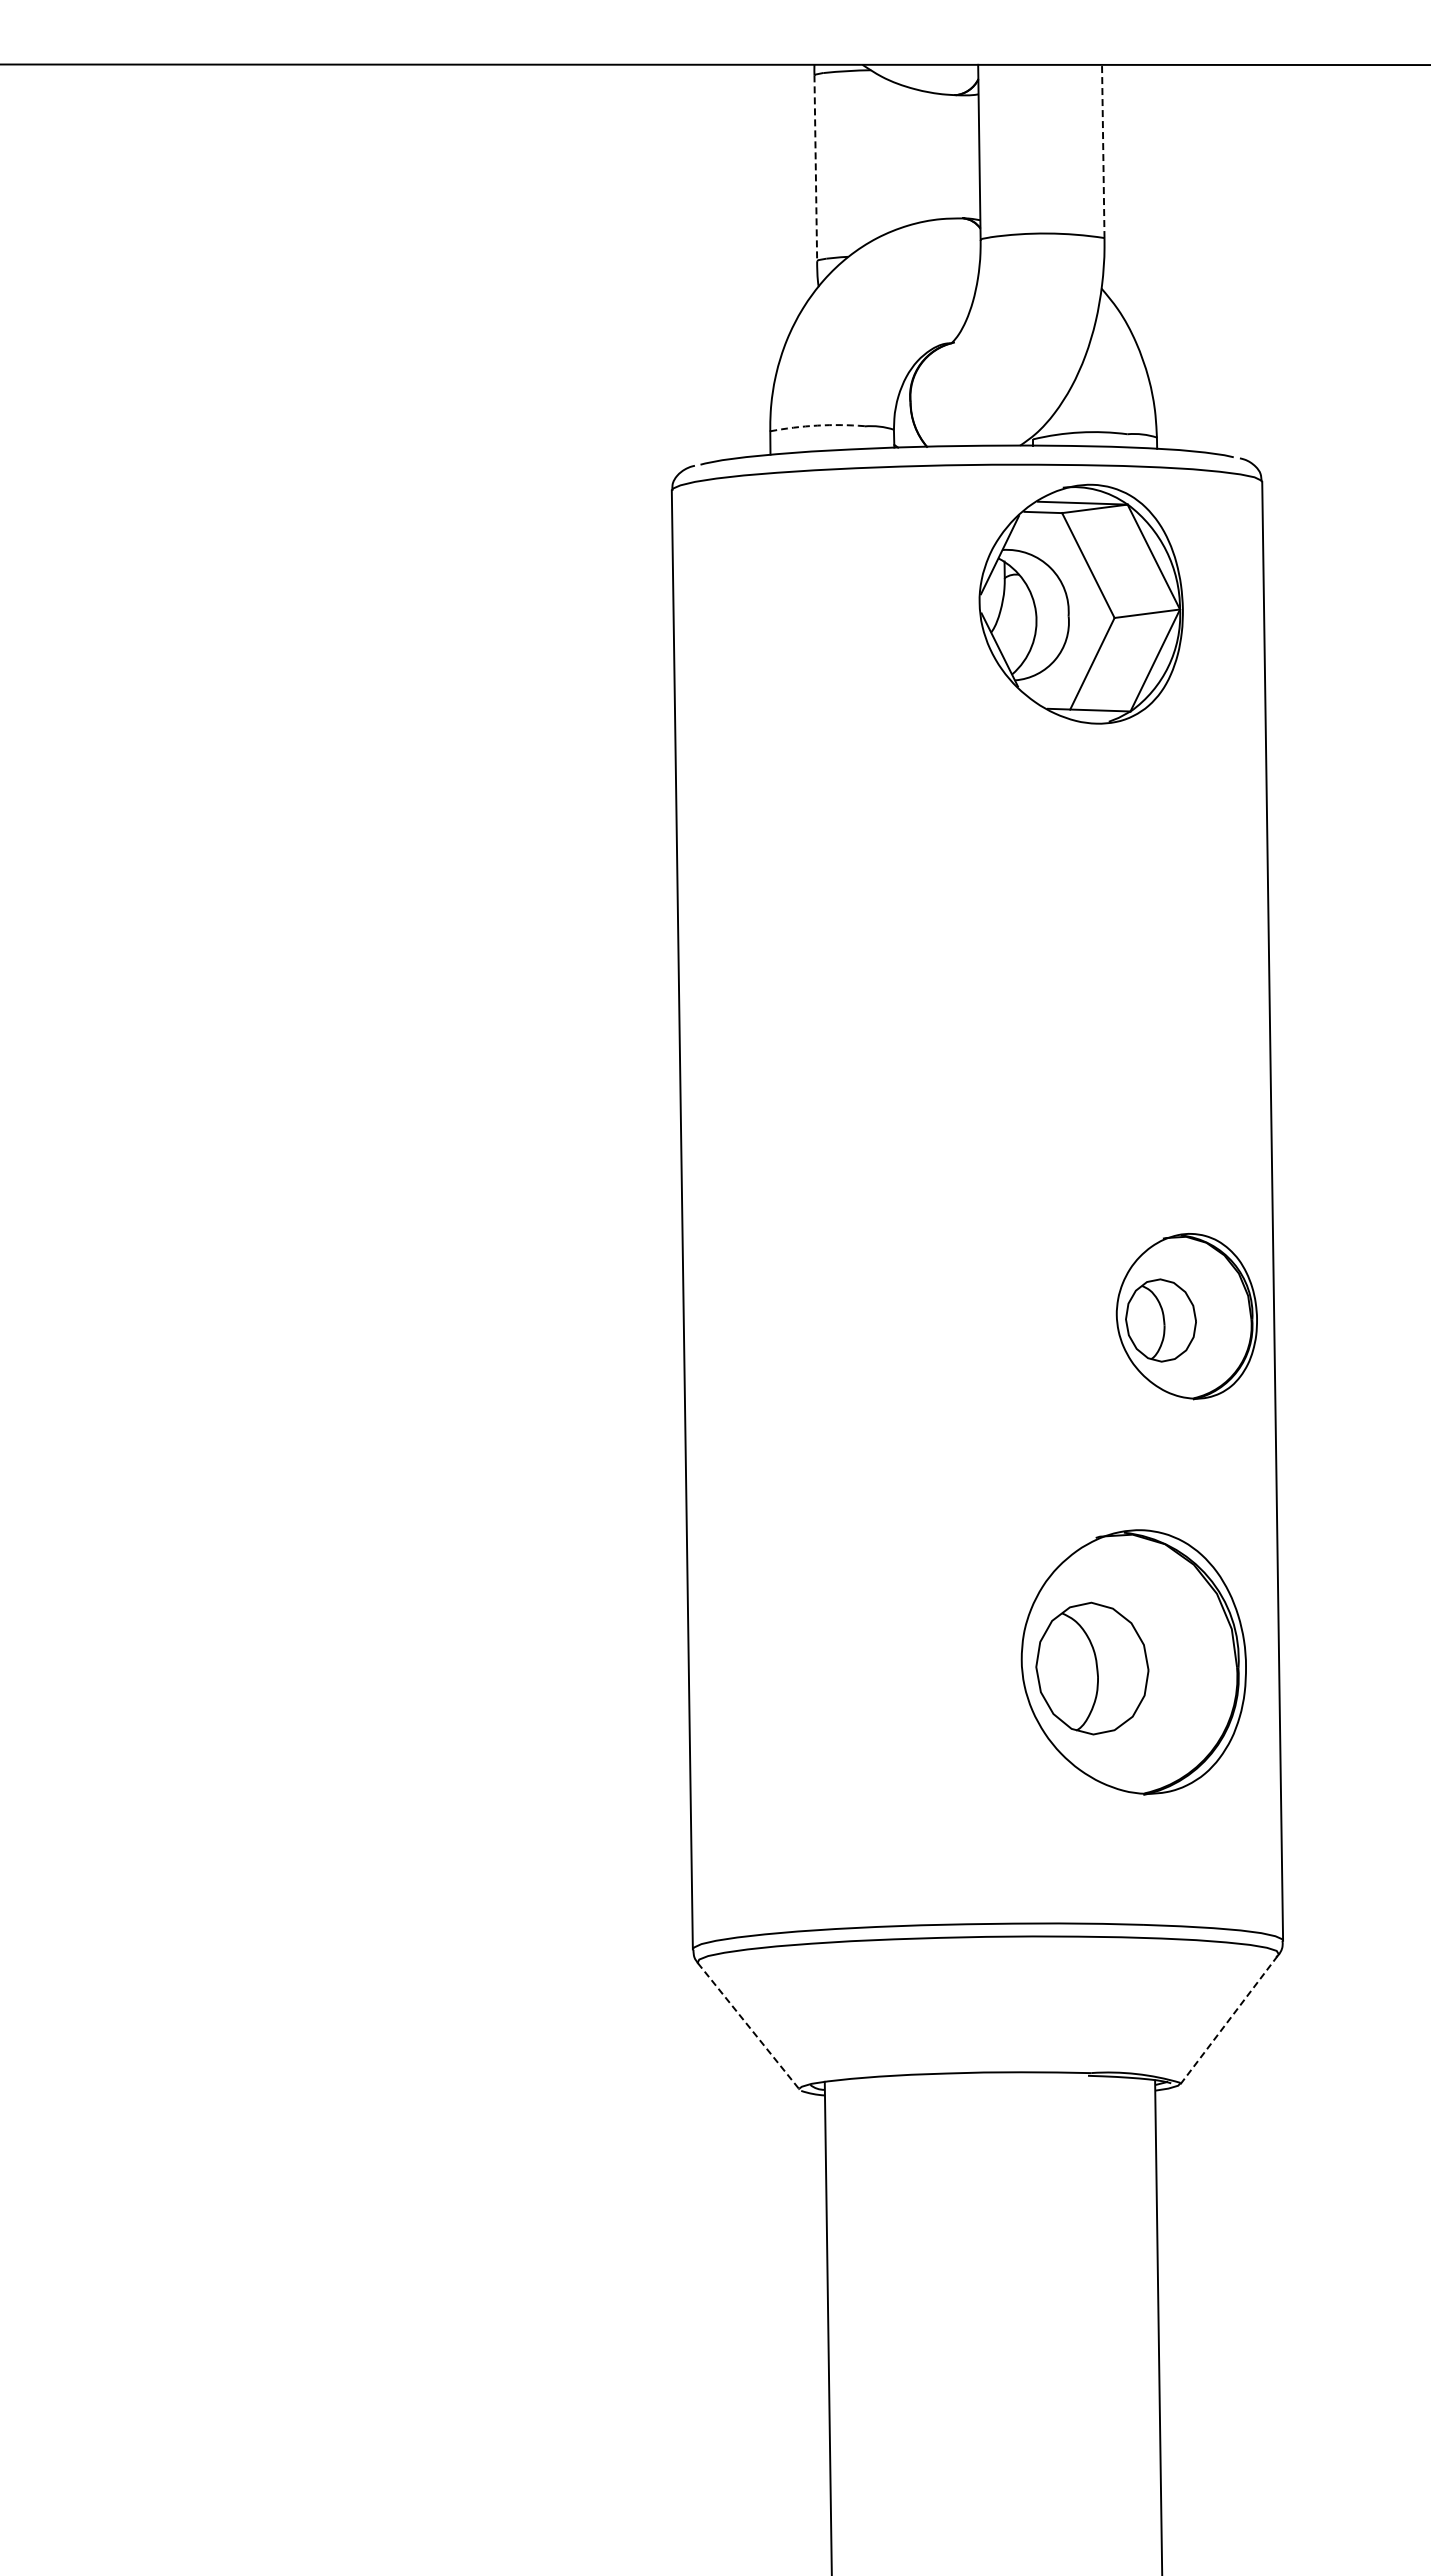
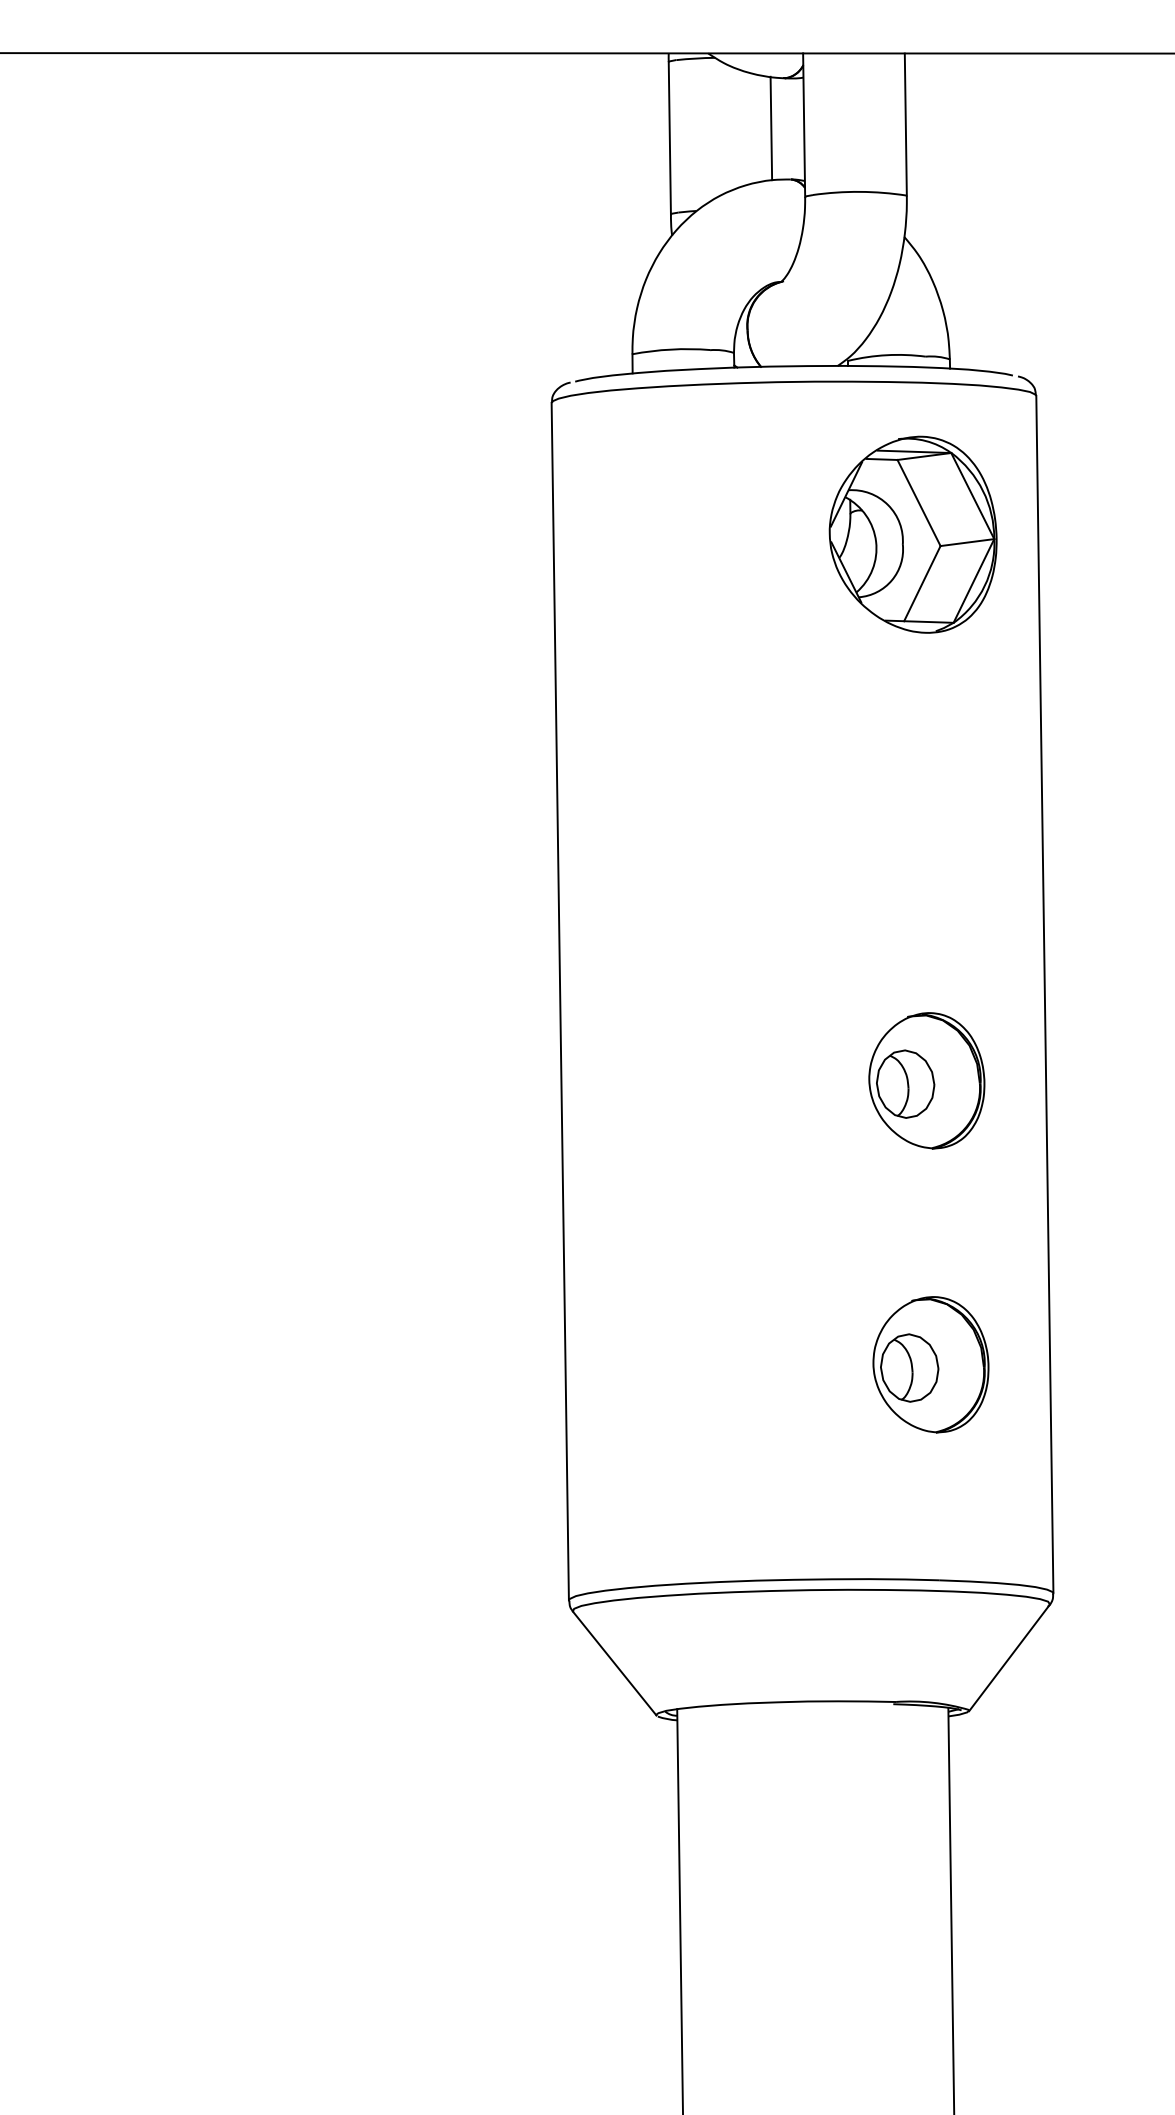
line: (1103, 151) -> (906, 124), dashed -> solid
line: (939, 156) -> (771, 128), added
line: (815, 168) -> (669, 138), dashed -> solid
arc: (817, 425) -> (671, 349), dashed -> solid
part: (1080, 603) -> (912, 534), moved
part: (1186, 1316) -> (926, 1080), moved
part: (1133, 1662) -> (930, 1364), size x0.62
line: (1229, 2019) -> (1009, 1657), dashed -> solid
line: (749, 2026) -> (615, 1663), dashed -> solid

